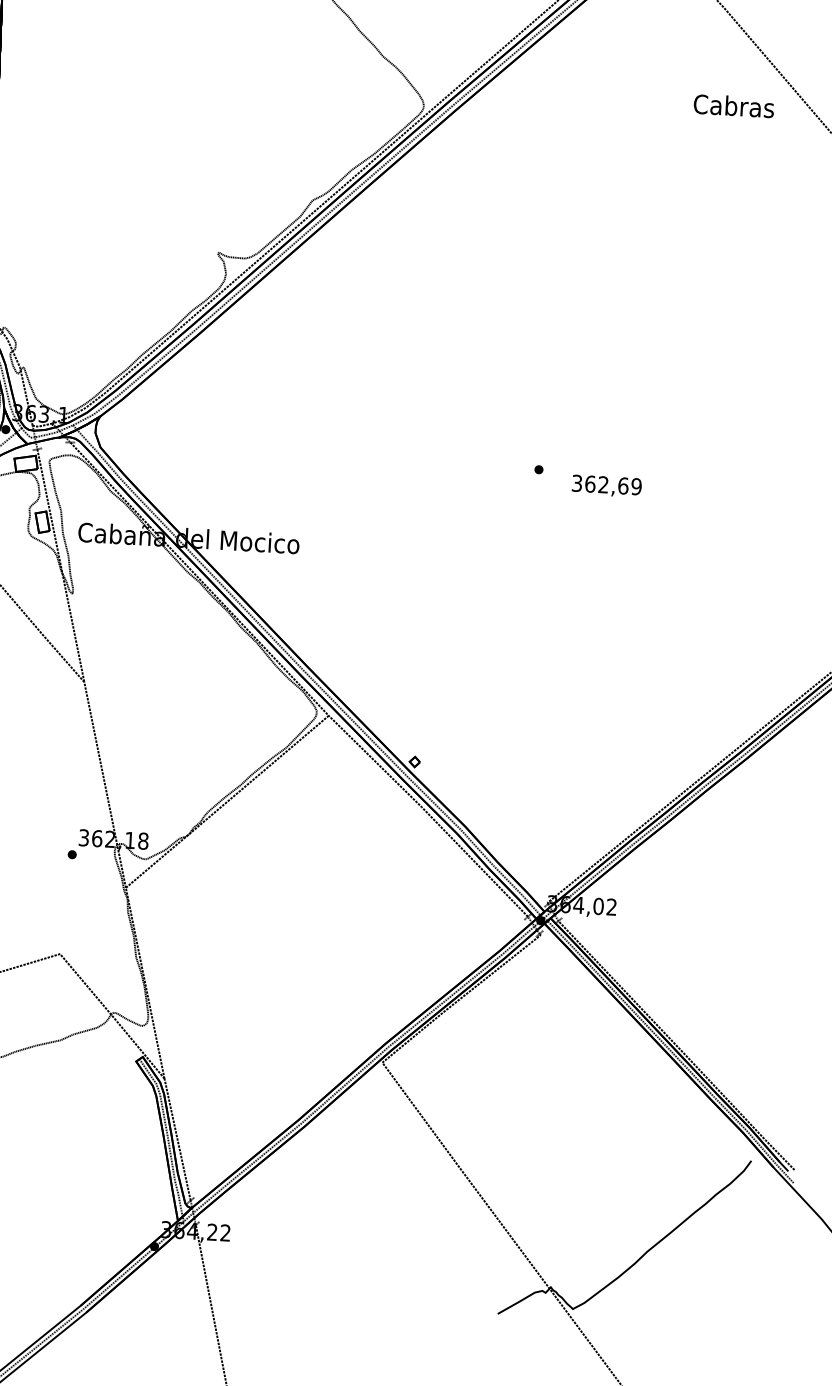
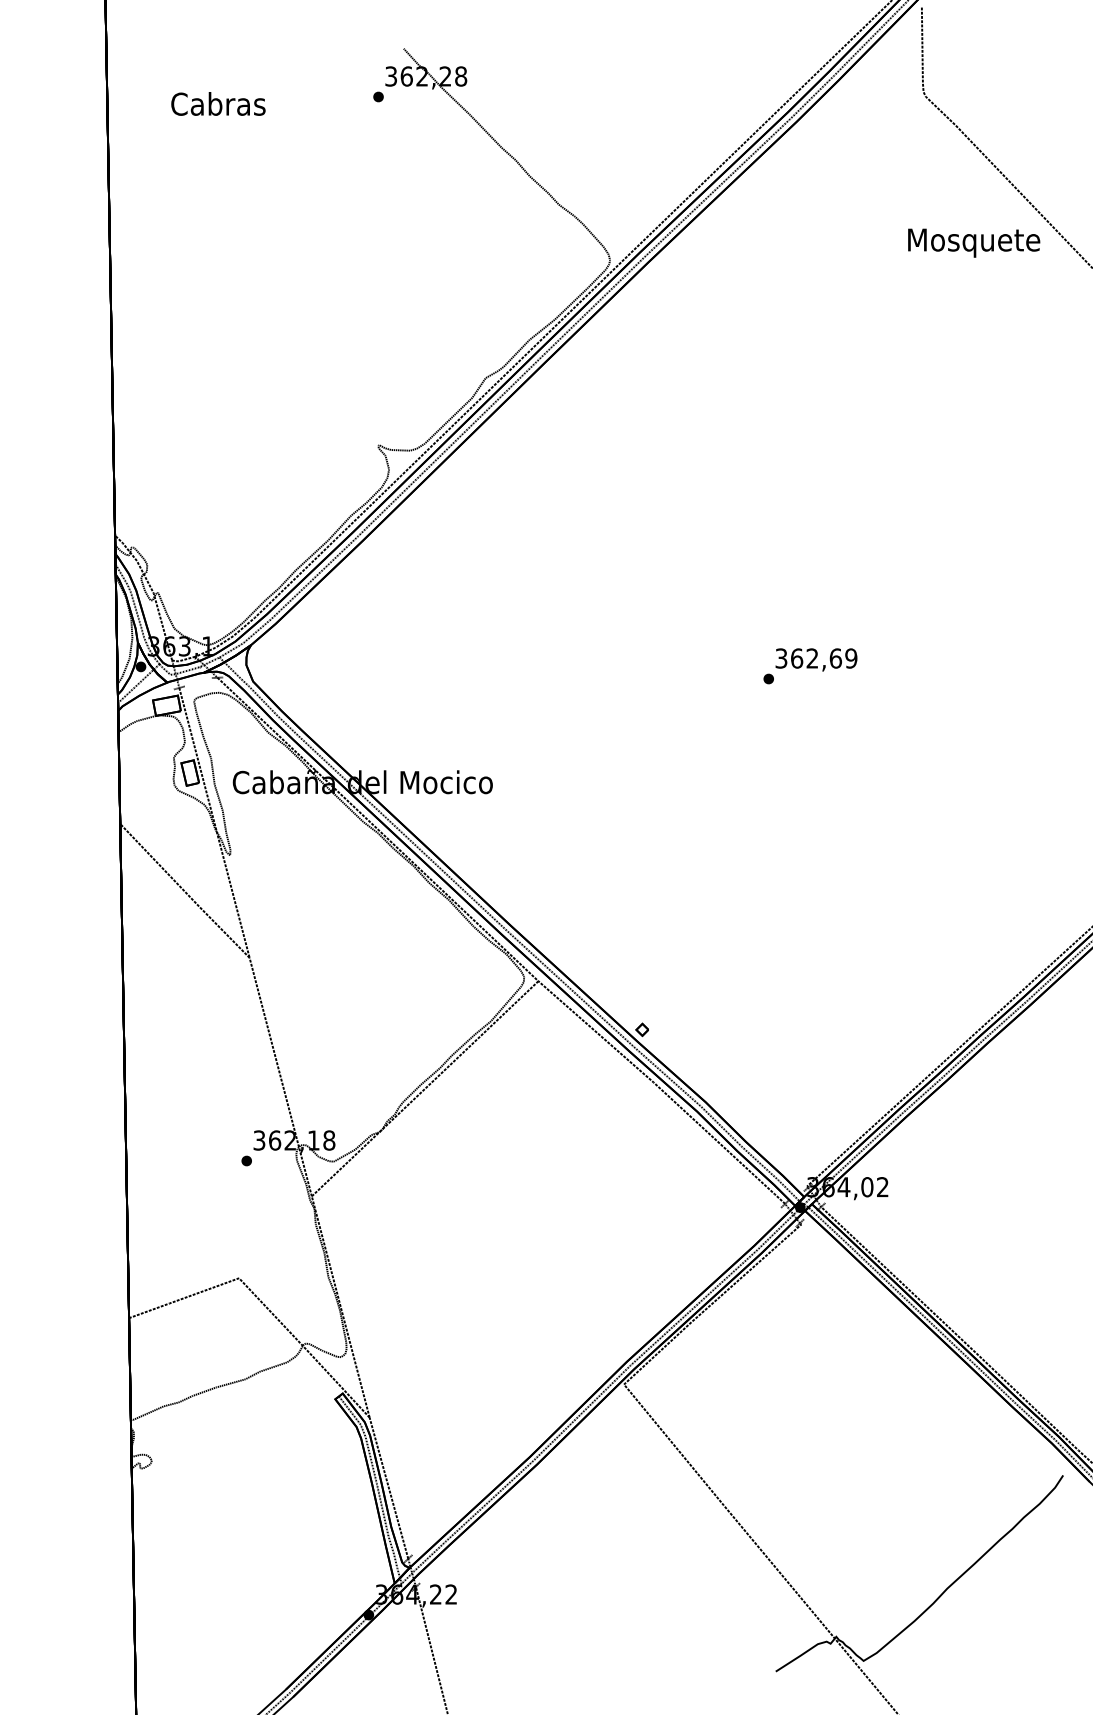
text: (734, 108) -> (974, 242), Cabras -> Mosquete
text: (606, 485) -> (816, 659), moved

